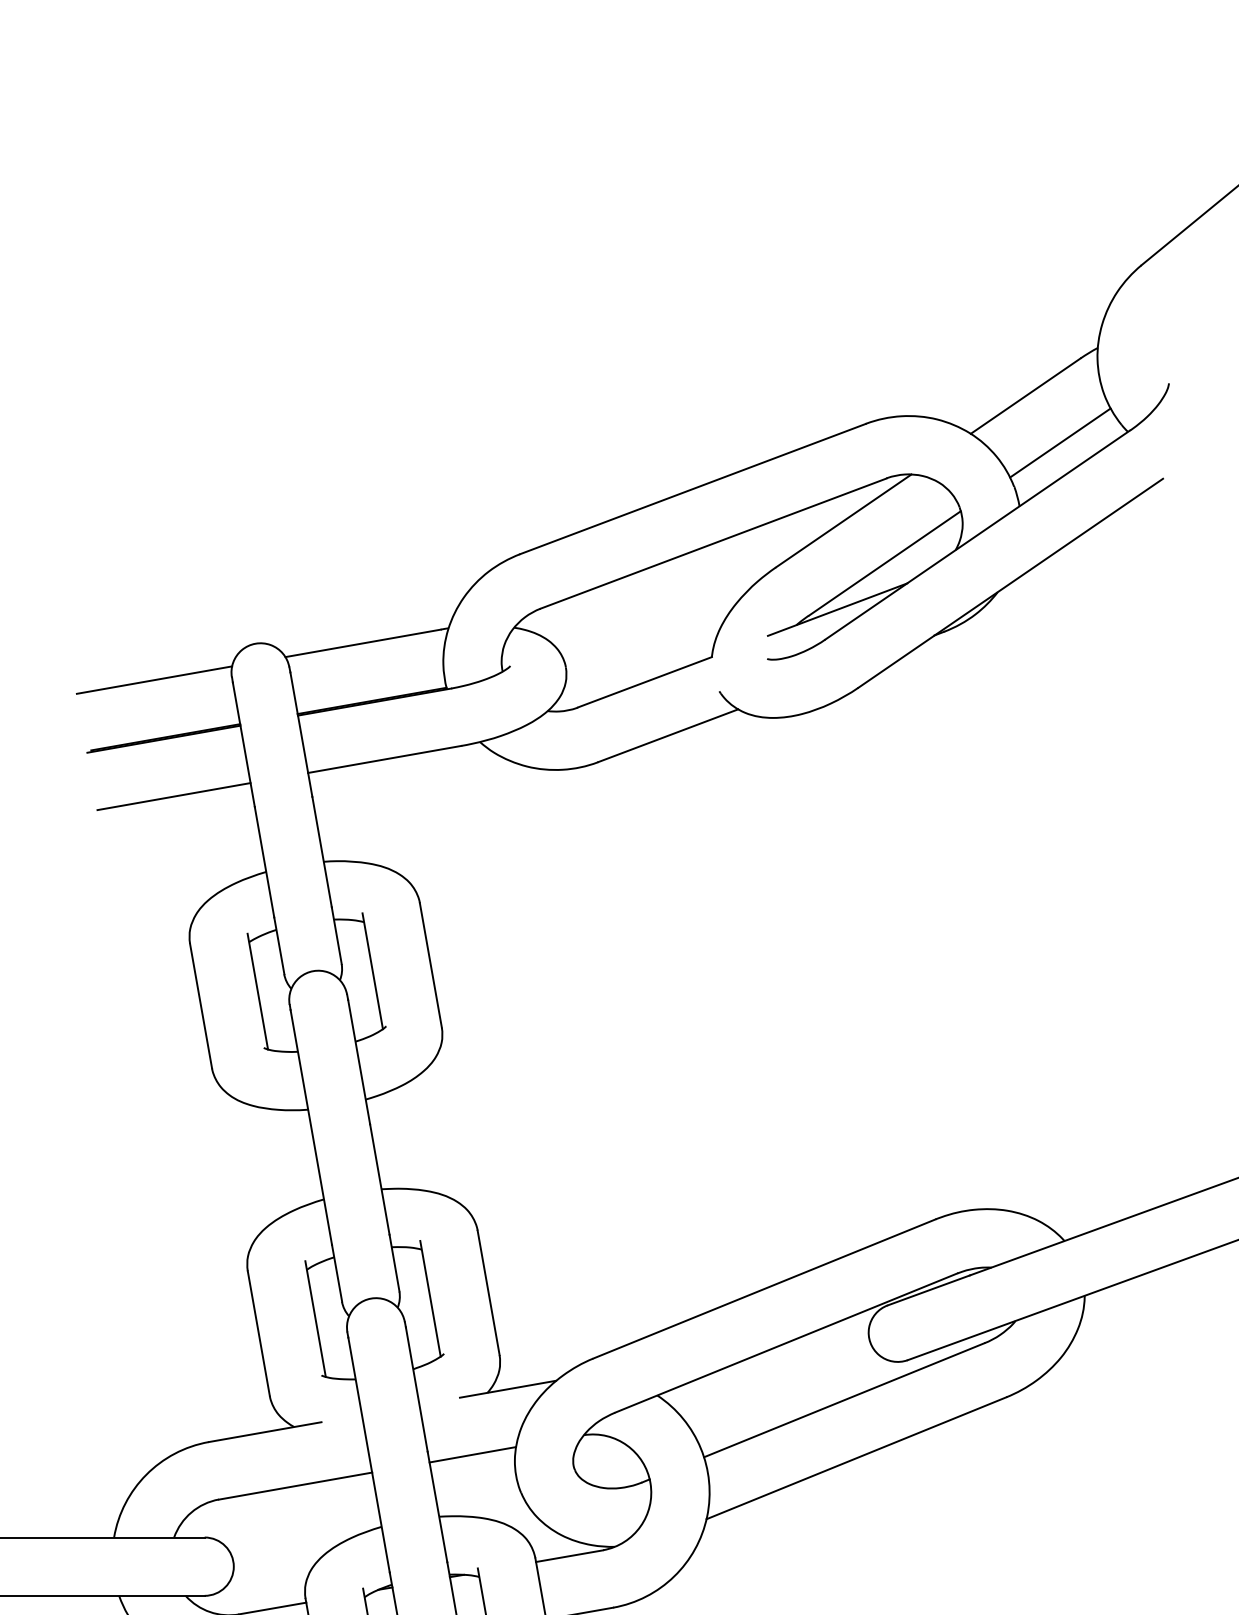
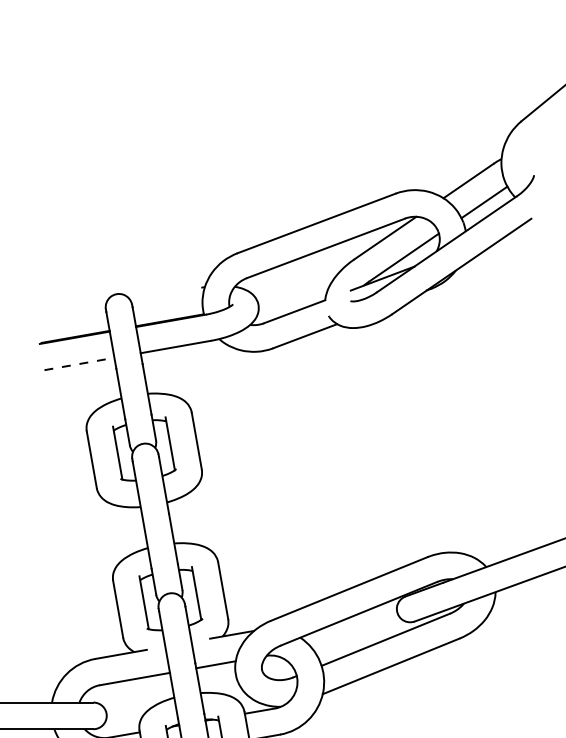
line: (362, 642) -> (165, 293), removed
line: (154, 679) -> (70, 310), removed
line: (174, 797) -> (79, 364), solid -> dashed

